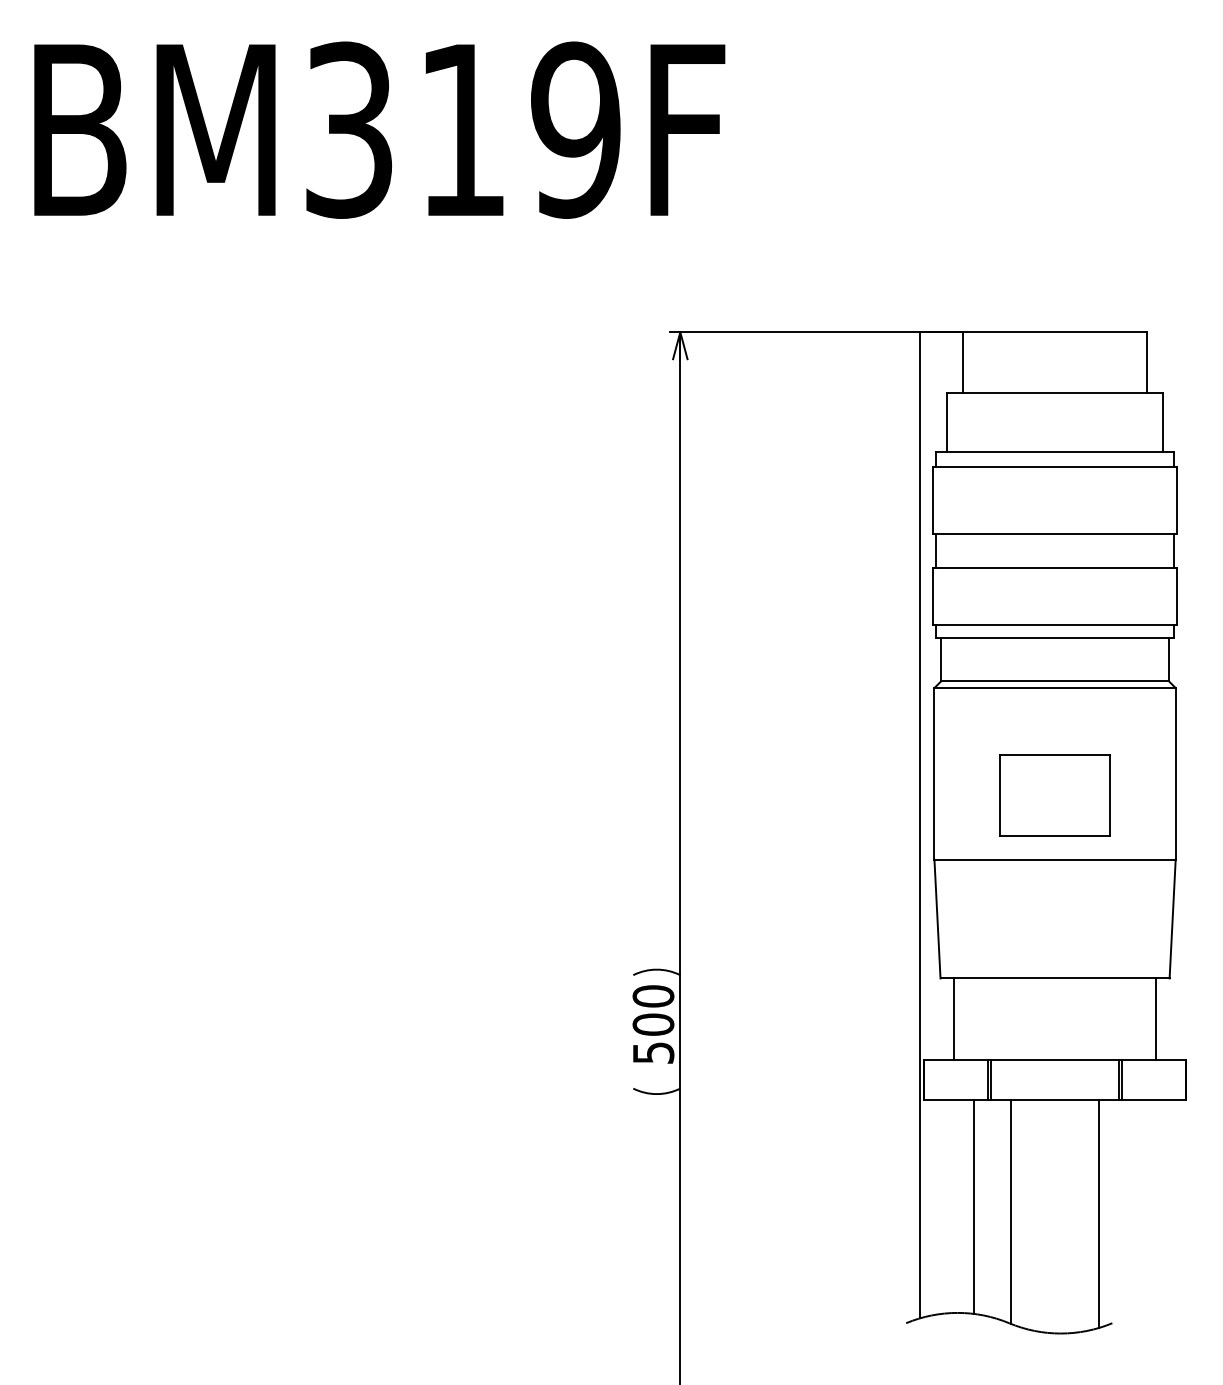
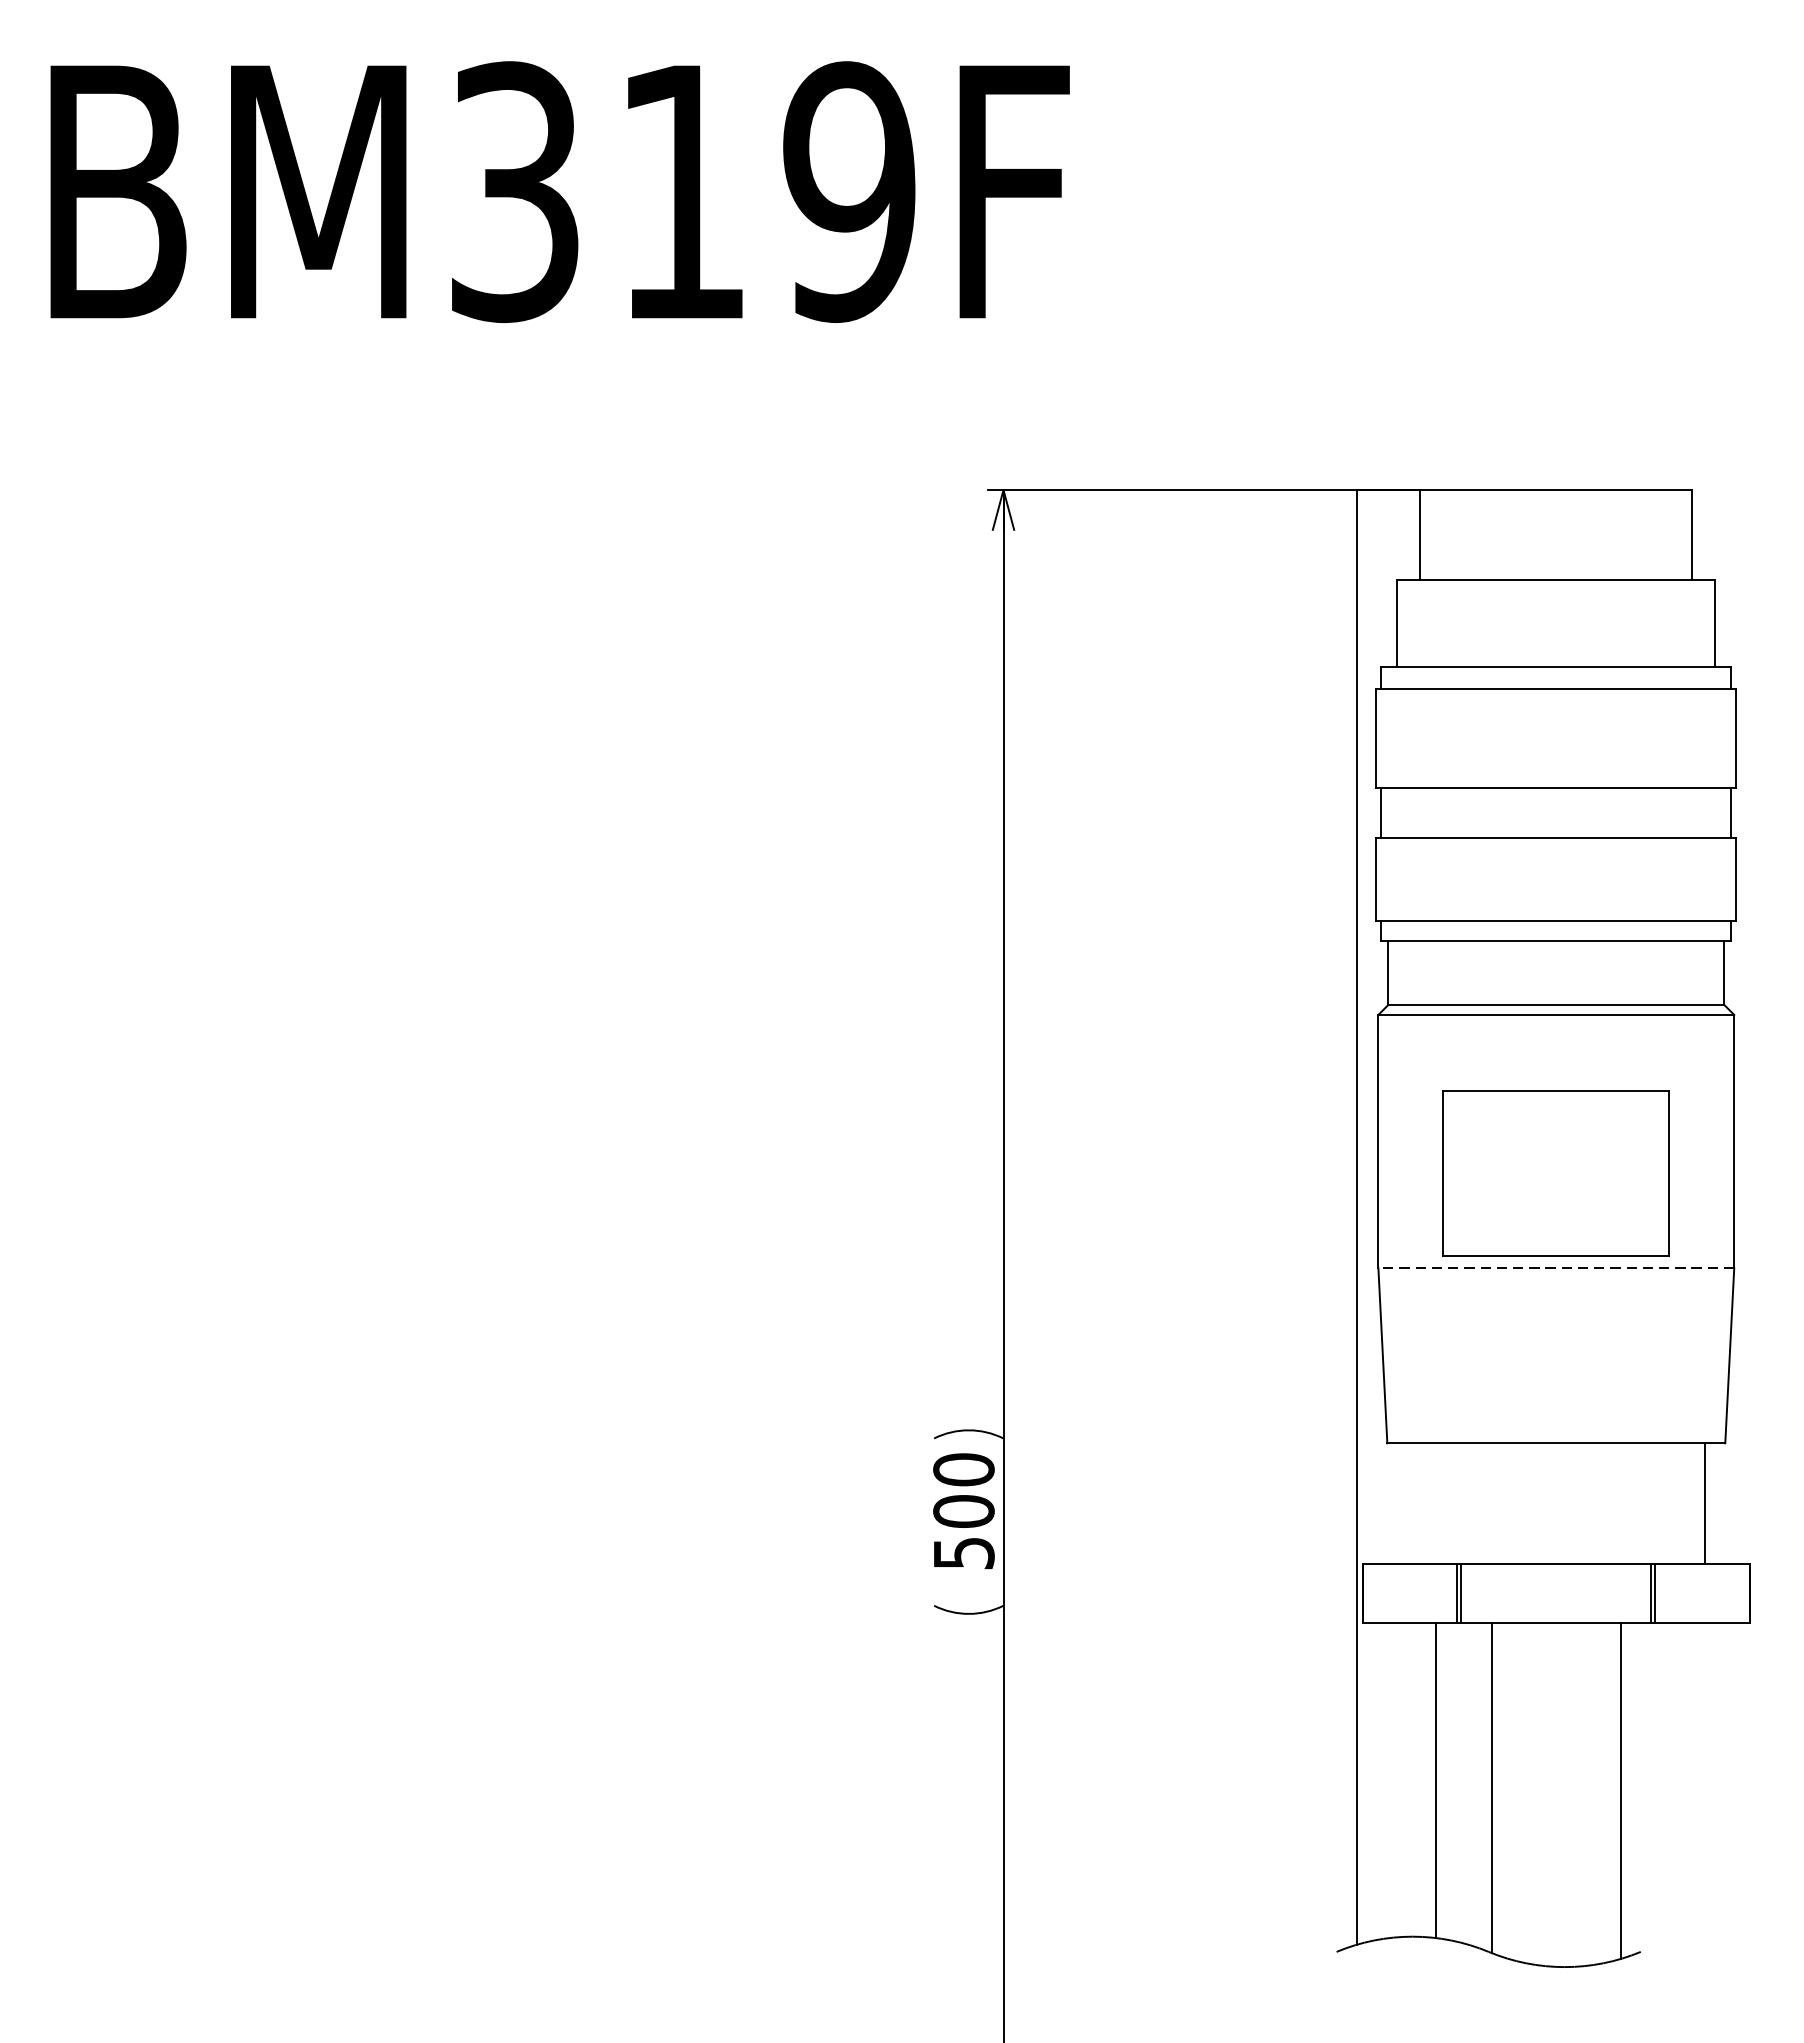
part: (1054, 795) -> (1555, 1173), size x1.4
line: (1055, 859) -> (1556, 1267), solid -> dashed
line: (954, 1018) -> (1407, 1502), removed

